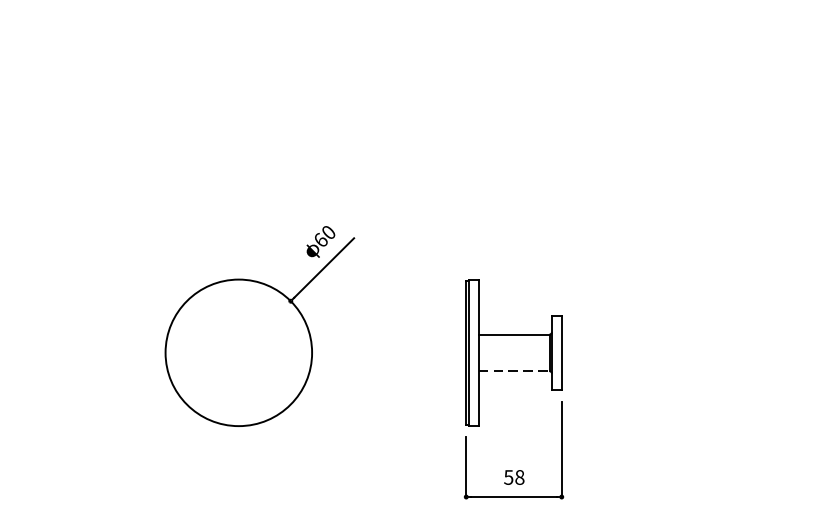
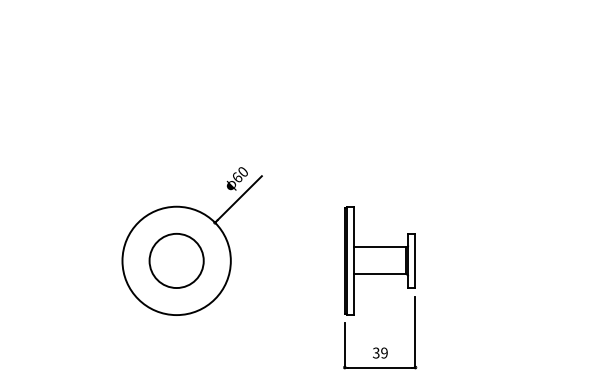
circle: (238, 352) -> (176, 260), added
line: (514, 371) -> (380, 274), dashed -> solid
text: (514, 476) -> (380, 352), 58 -> 39

